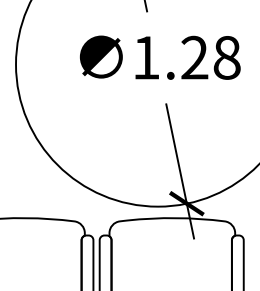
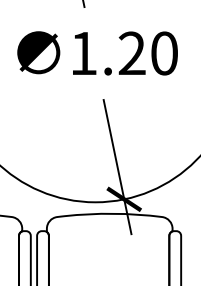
text: (226, 57) -> (163, 53), 1.28 -> 1.20

